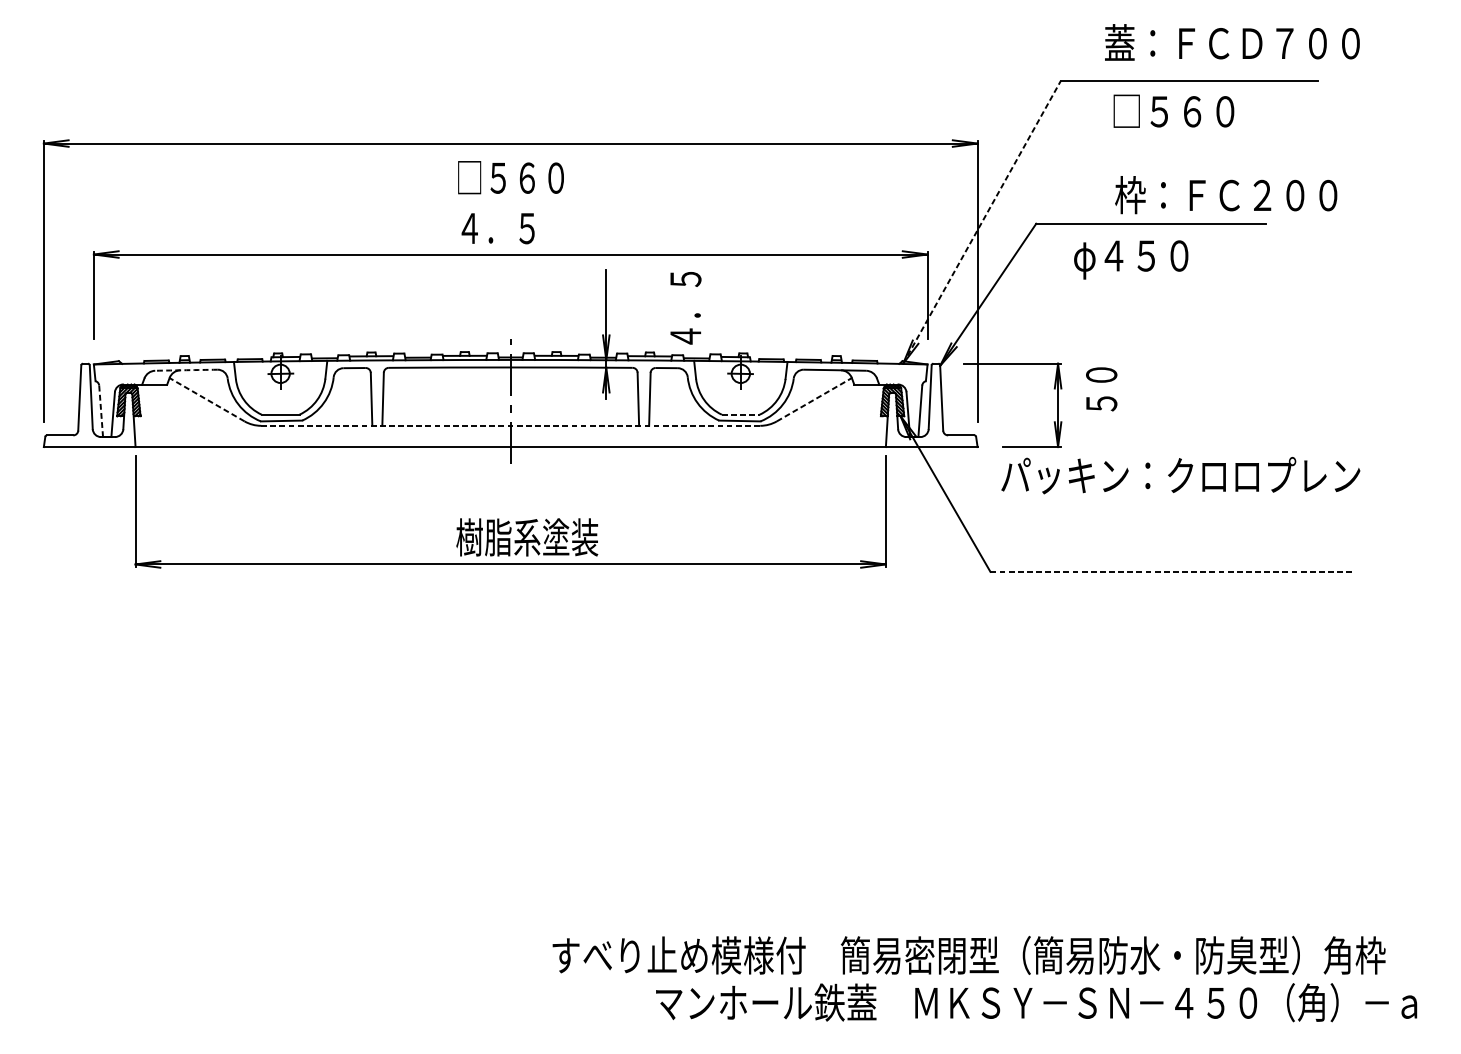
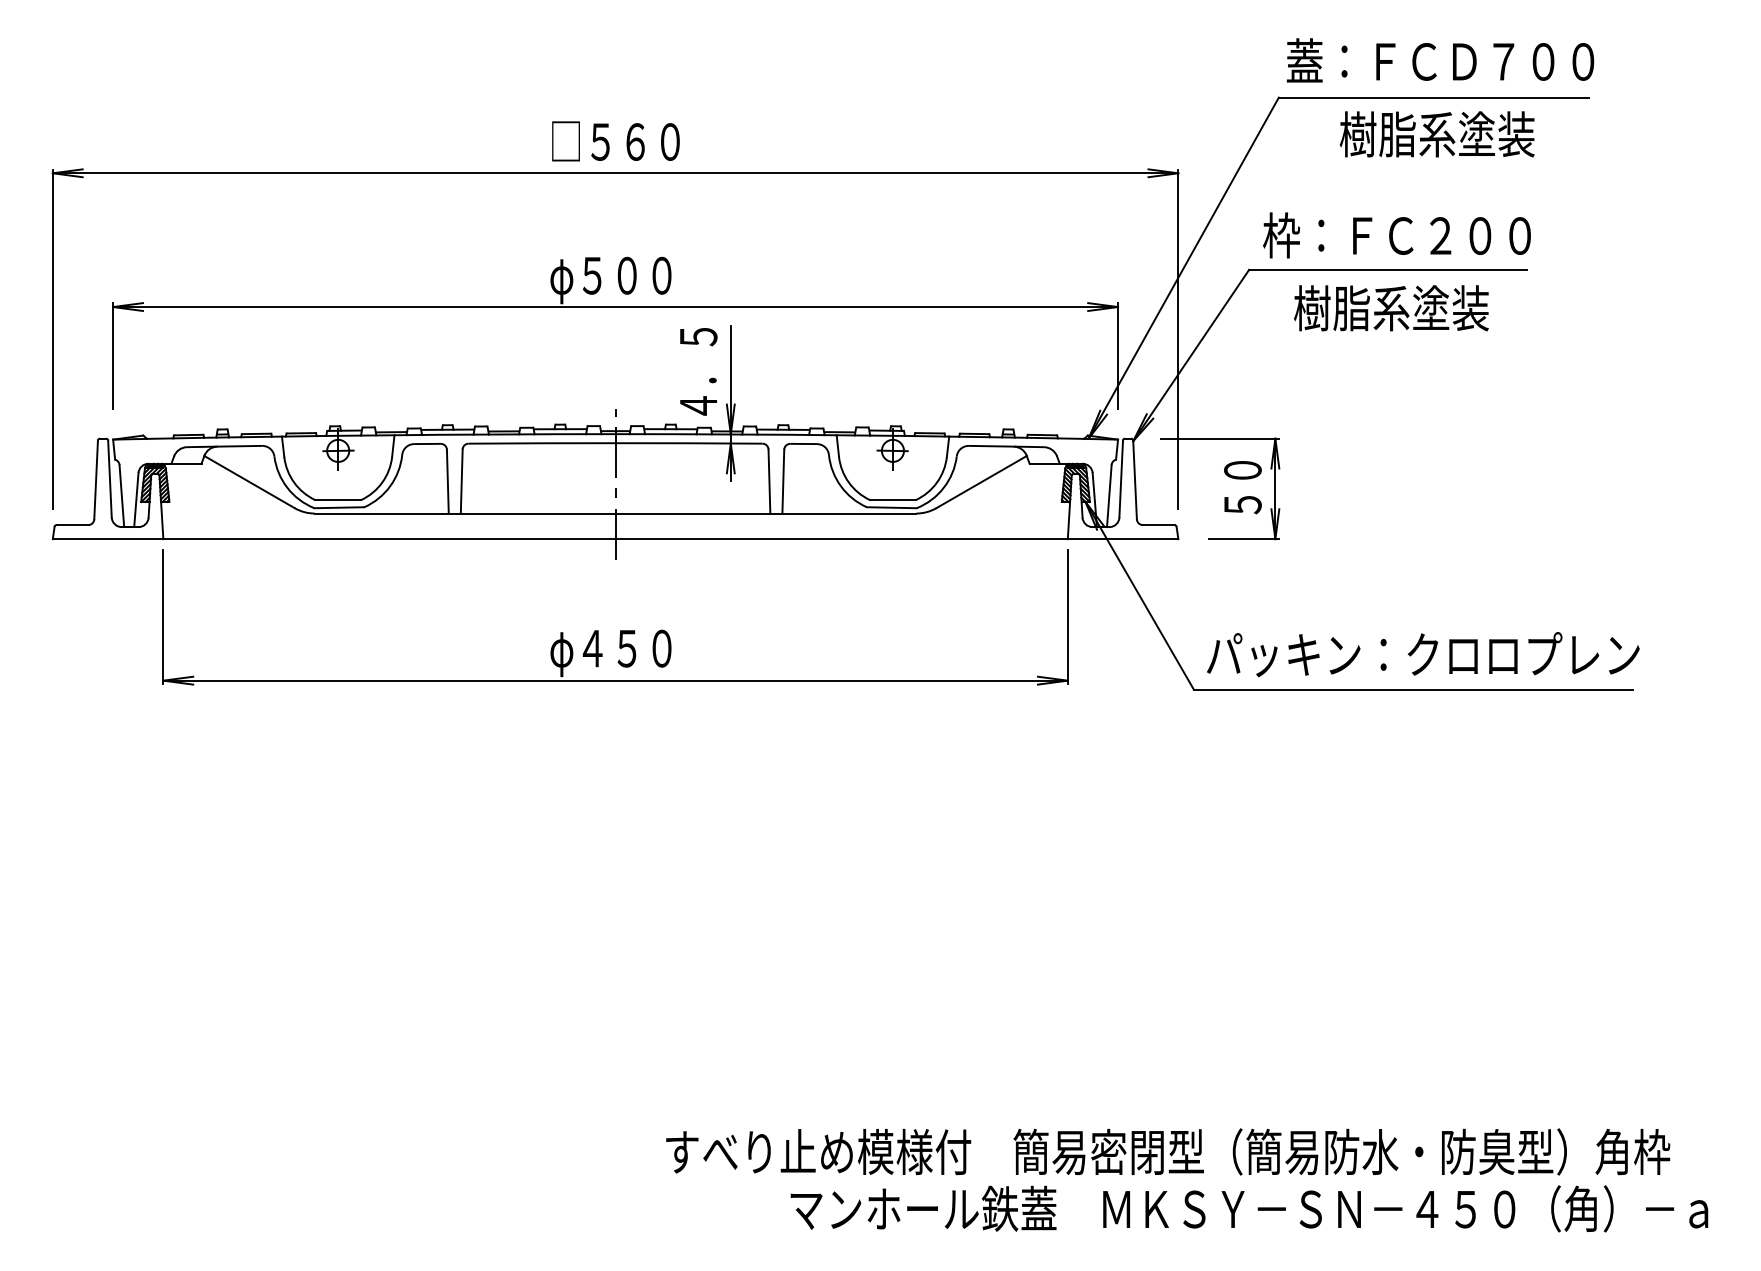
text: (1232, 42) -> (1440, 60), moved
text: (1191, 111) -> (1436, 134), □５６０ -> 樹脂系塗装
text: (510, 177) -> (615, 141), moved
text: (1225, 195) -> (1396, 235), moved
line: (982, 221) -> (1184, 267), dashed -> solid
text: (506, 232) -> (610, 280), ４．５ -> φ５００
text: (1154, 258) -> (1391, 311), φ４５０ -> 樹脂系塗装
text: (685, 307) -> (698, 371), moved
arc: (186, 370) -> (224, 446), dashed -> solid
text: (1101, 389) -> (1242, 487), moved
line: (207, 399) -> (249, 481), dashed -> solid
line: (815, 399) -> (982, 481), dashed -> solid
line: (100, 410) -> (121, 495), dashed -> solid
line: (740, 415) -> (892, 500), dashed -> solid
line: (510, 425) -> (615, 513), dashed -> solid
text: (1180, 475) -> (1423, 654), moved
text: (527, 540) -> (635, 651), 樹脂系塗装 -> φ４５０
line: (1172, 571) -> (1413, 689), dashed -> solid

